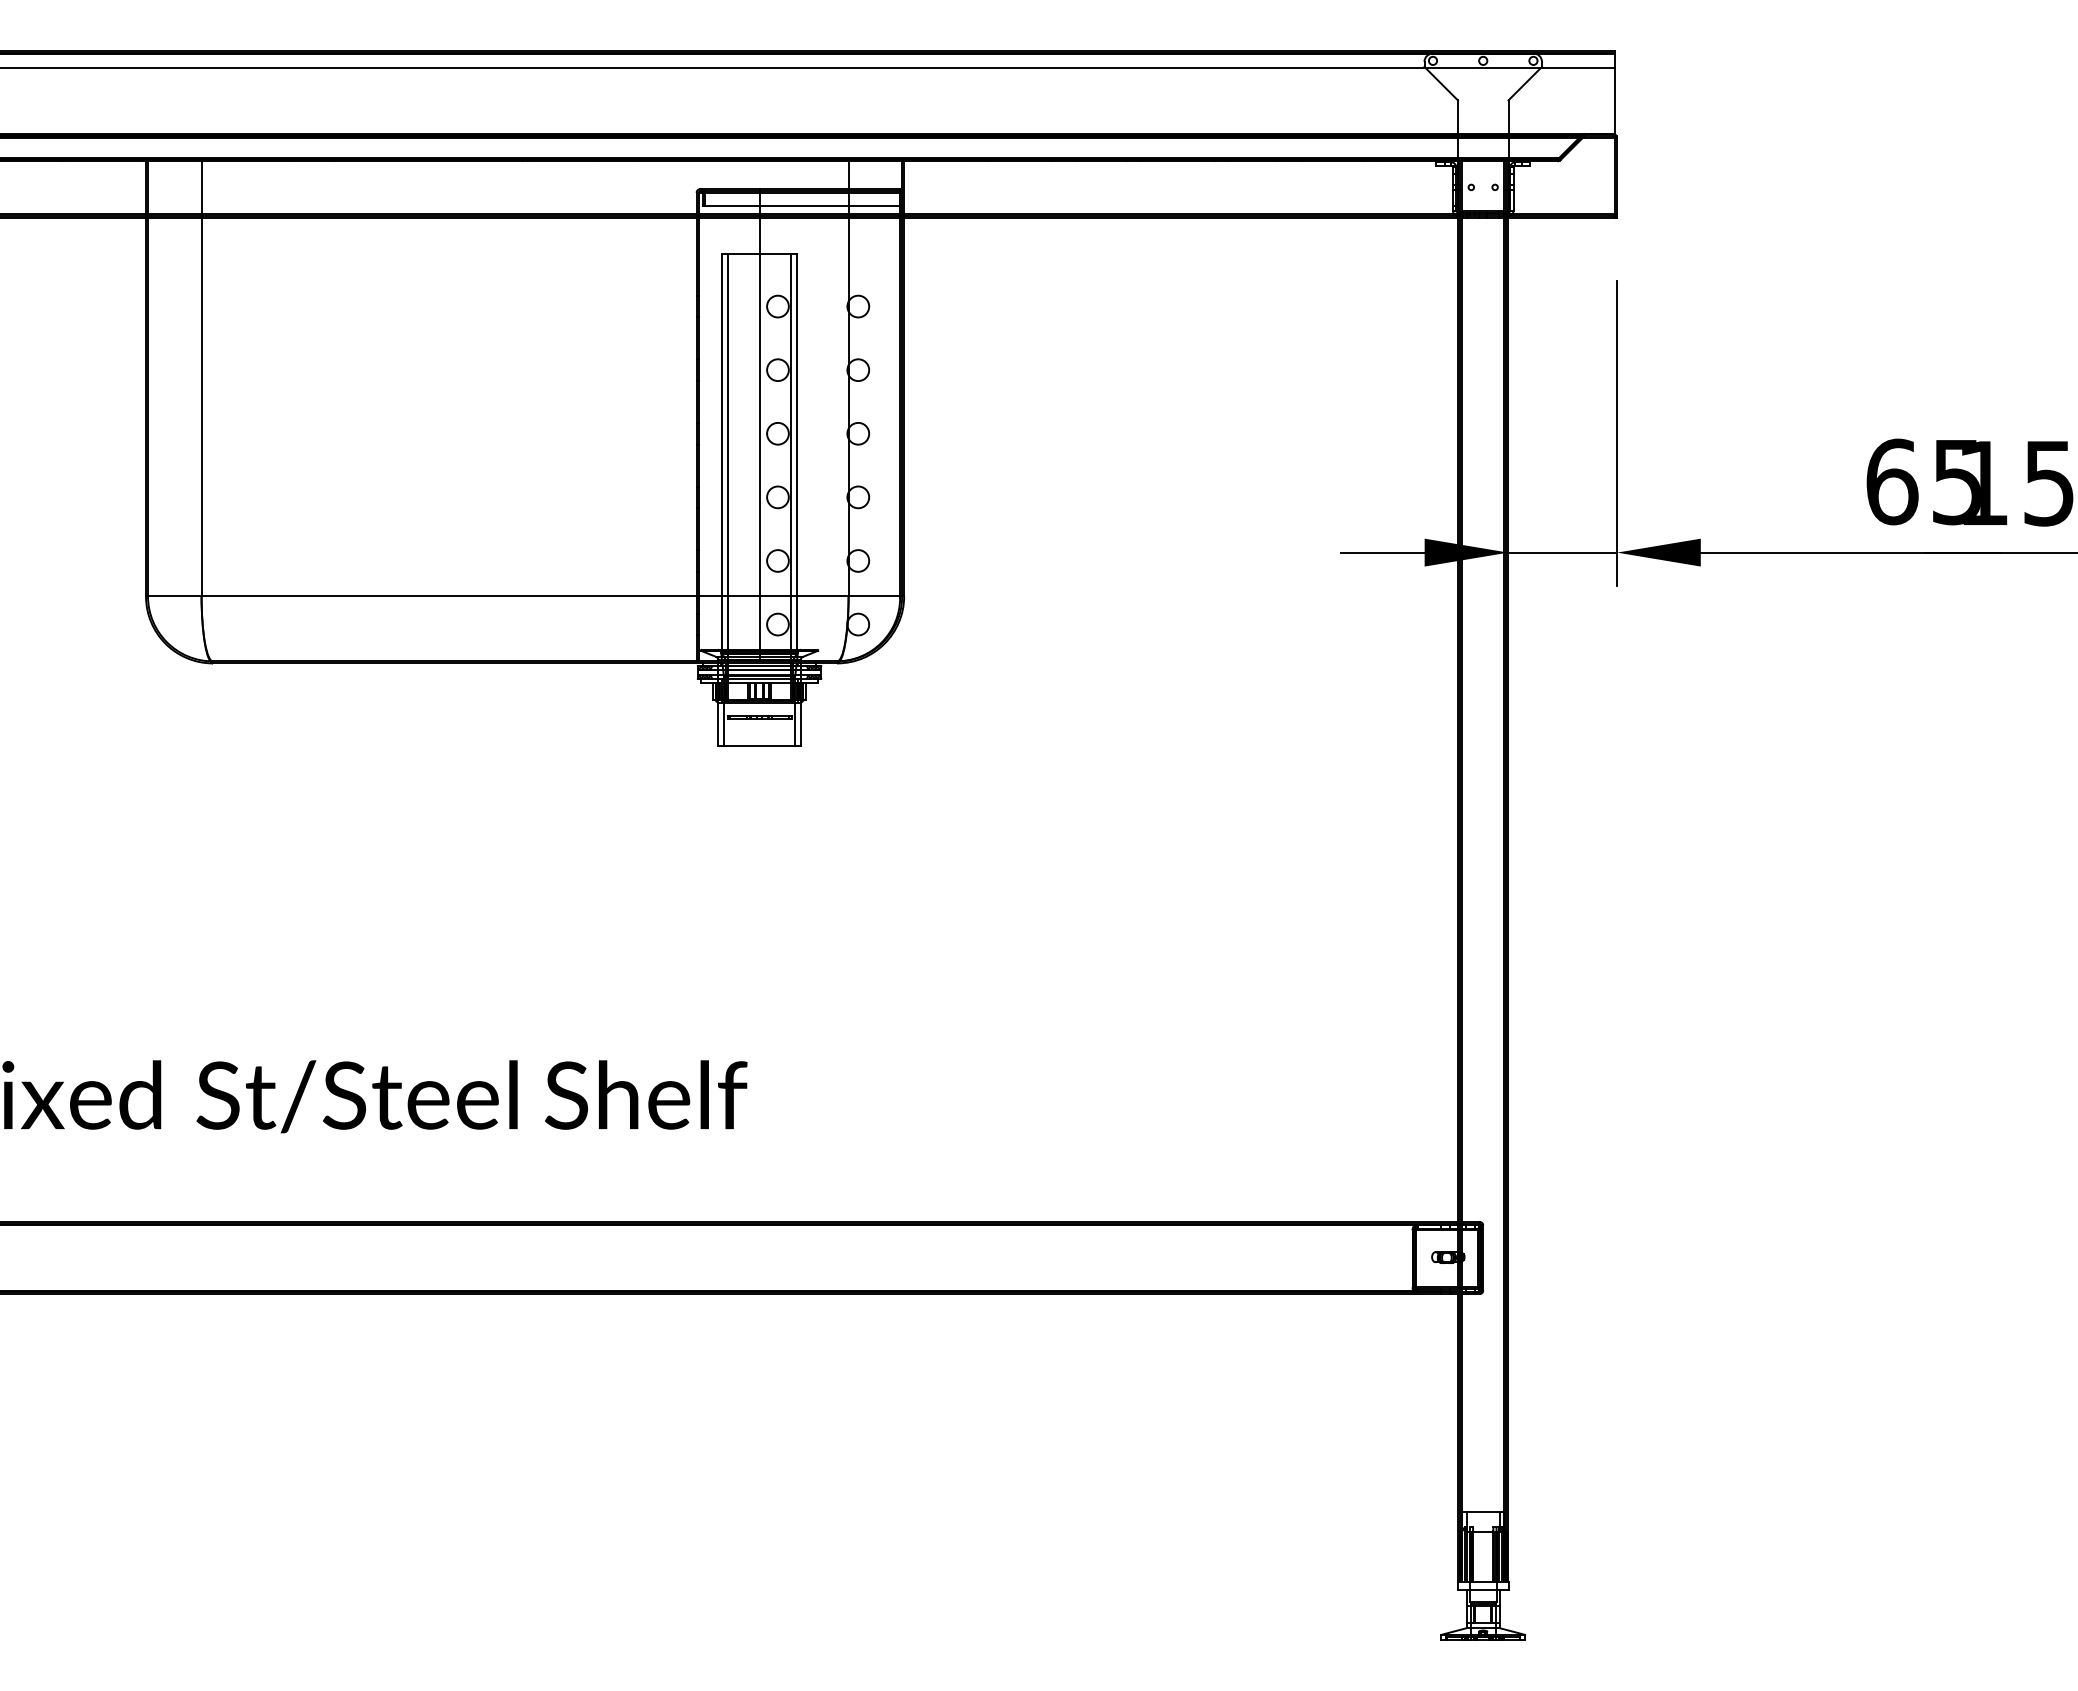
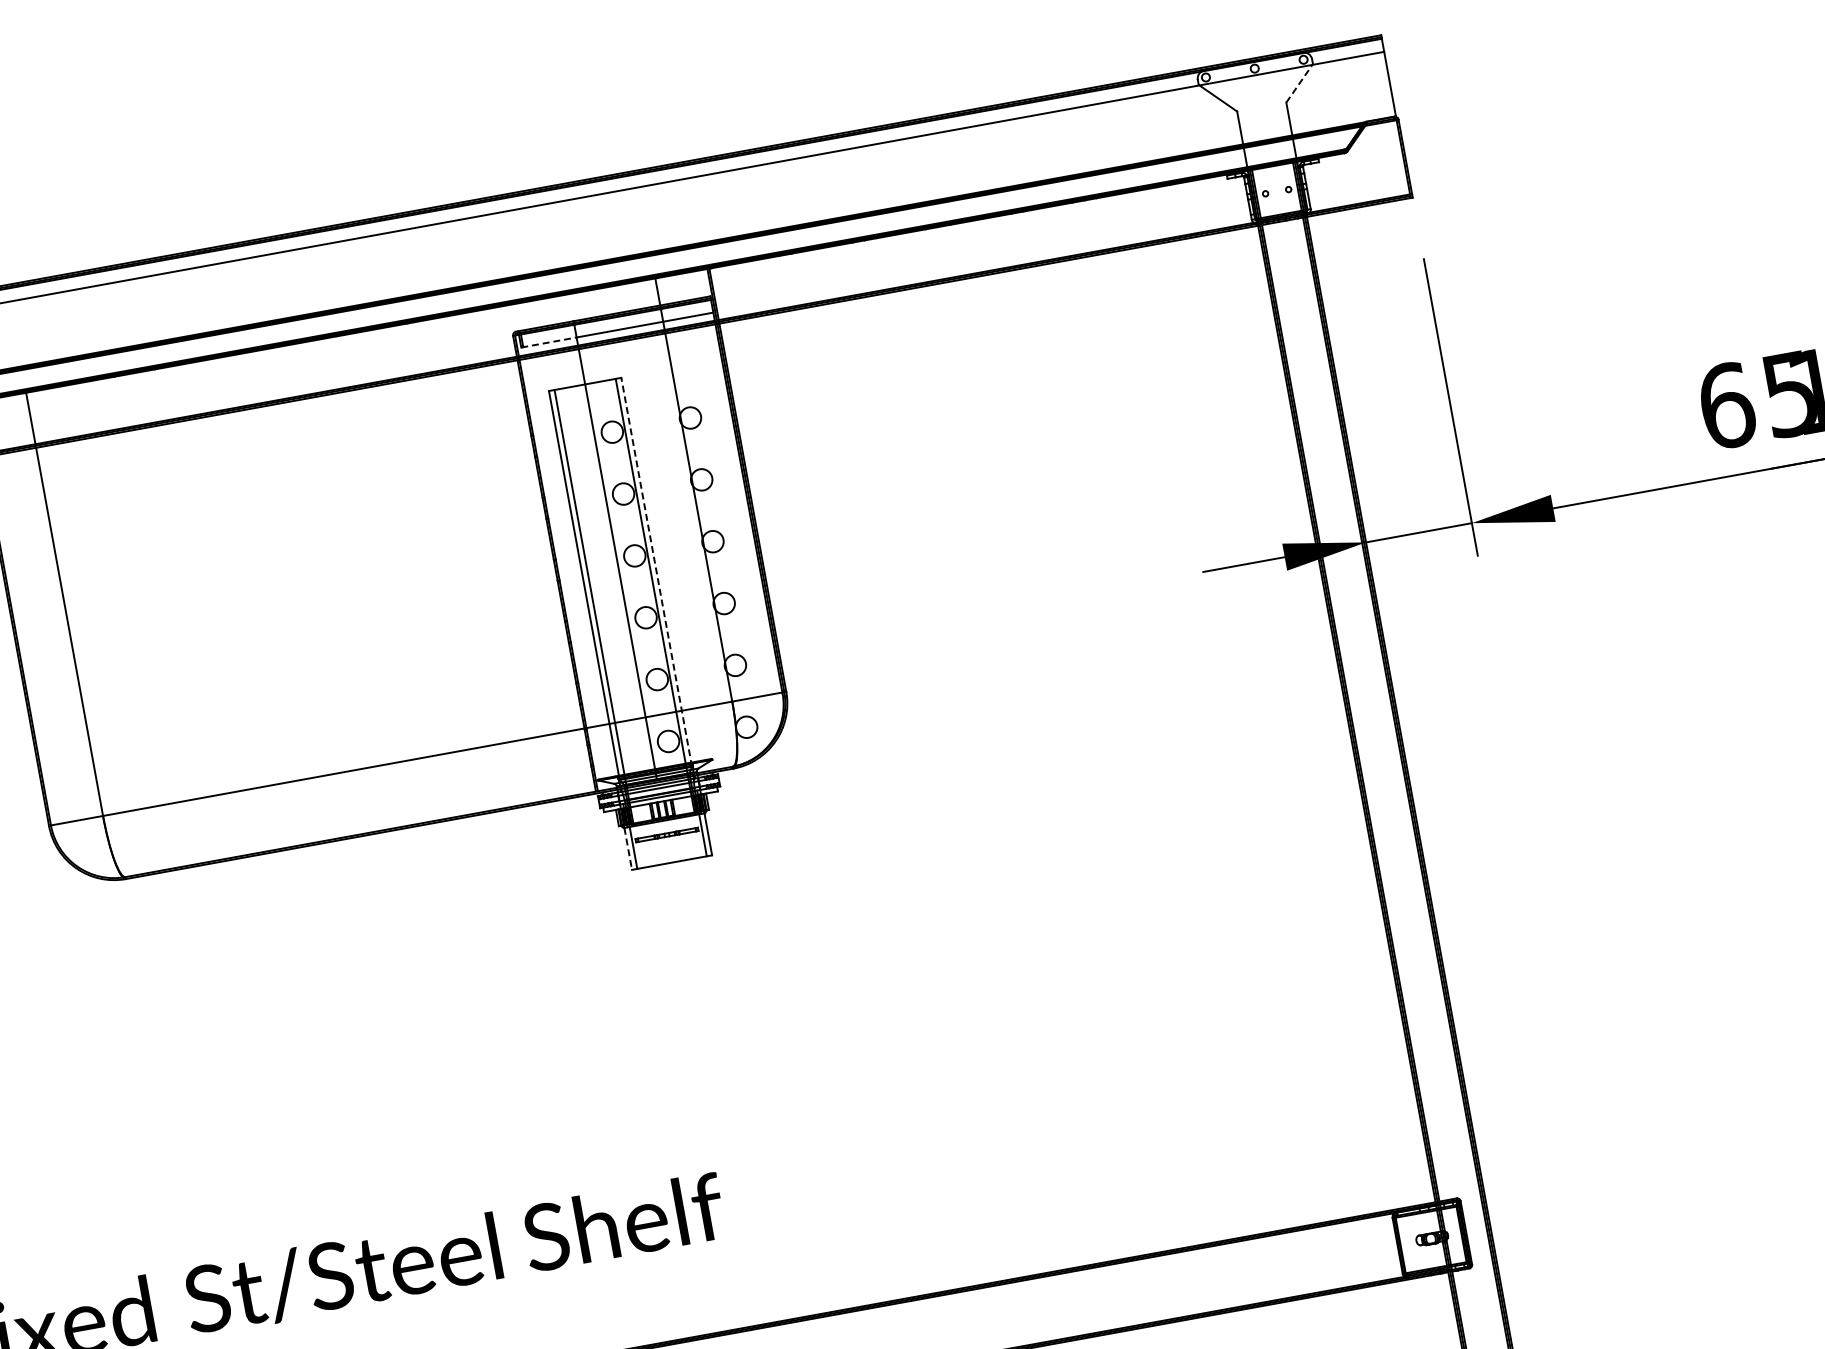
line: (1525, 83) -> (1299, 83), solid -> dashed
line: (731, 205) -> (549, 342), solid -> dashed
line: (796, 454) -> (656, 572), solid -> dashed
line: (718, 724) -> (628, 849), solid -> dashed

